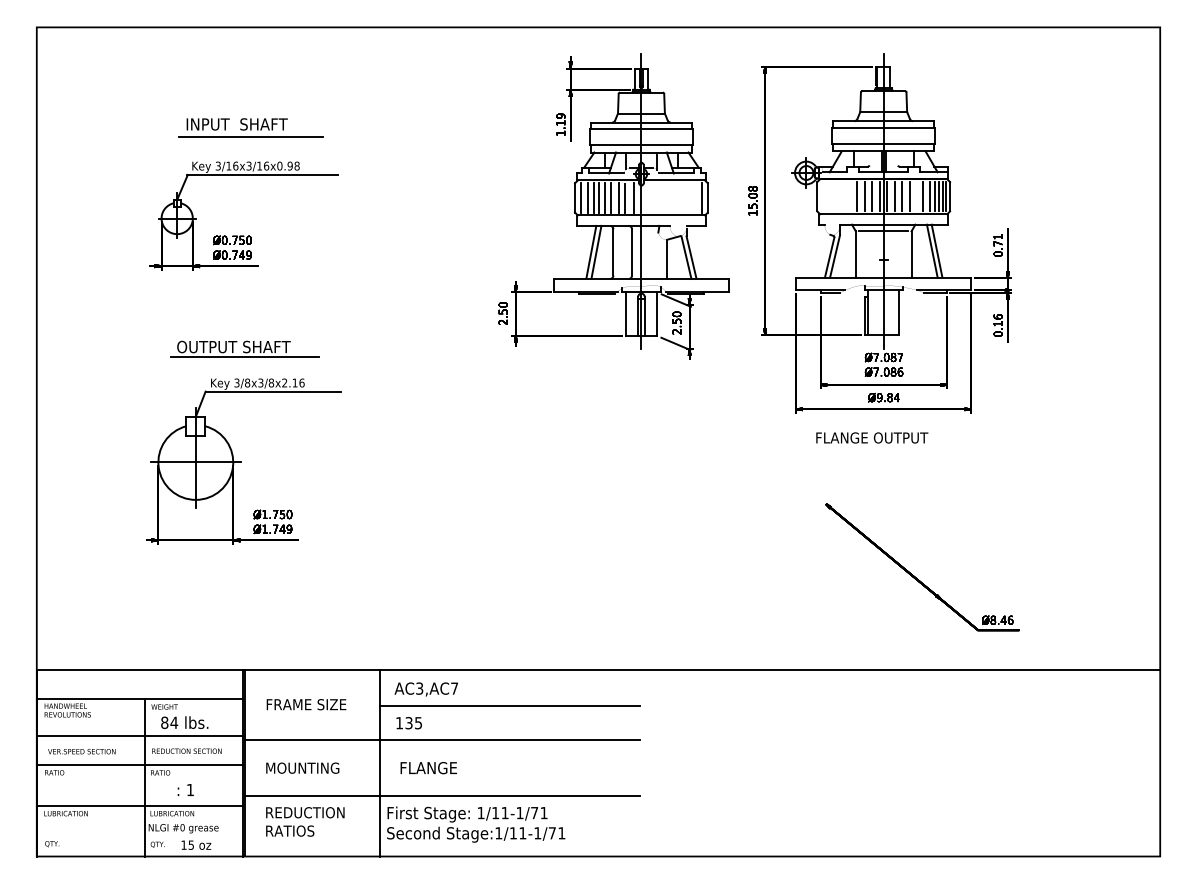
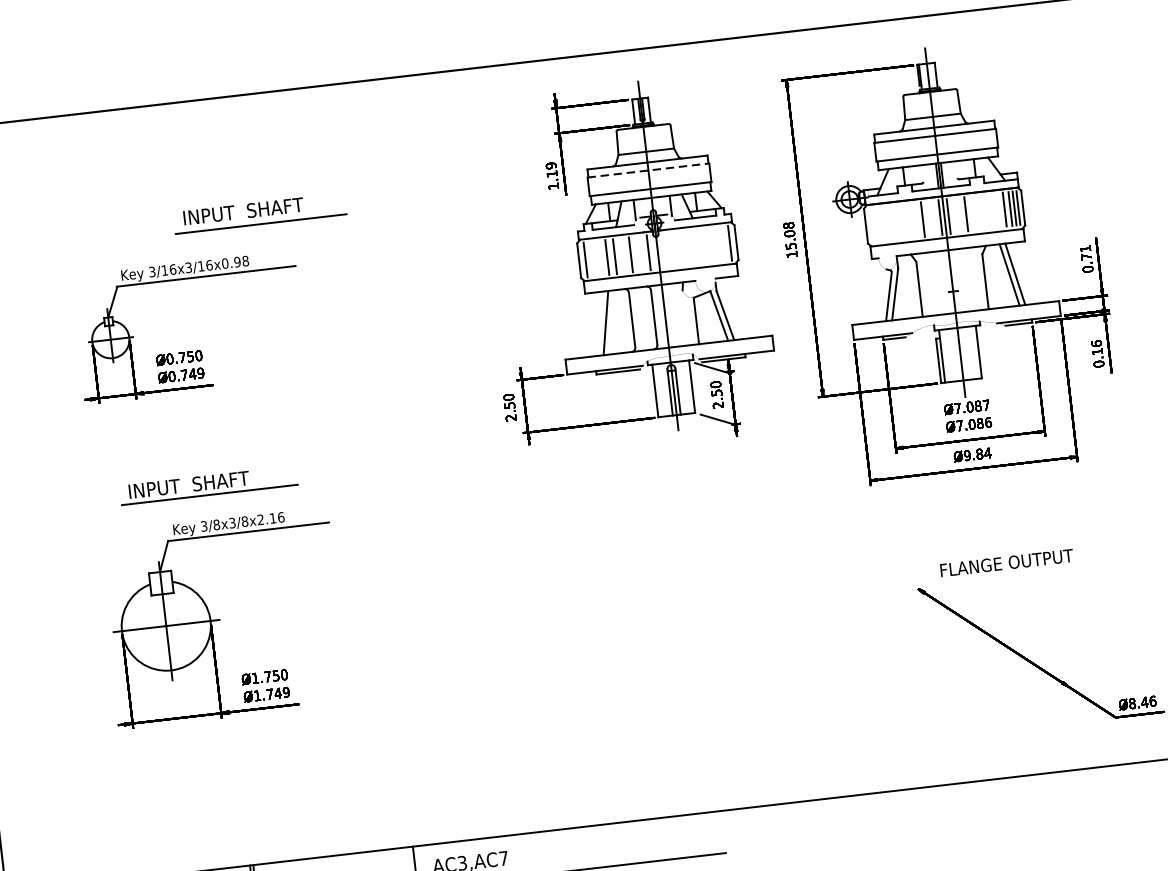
part: (250, 127) -> (259, 213), moved
line: (641, 129) -> (648, 170), solid -> dashed
line: (857, 196) -> (913, 220), removed
line: (872, 196) -> (931, 218), removed
line: (895, 196) -> (958, 215), removed
line: (910, 196) -> (976, 213), removed
line: (923, 196) -> (991, 211), removed
line: (929, 196) -> (998, 210), removed
line: (588, 197) -> (595, 258), removed
line: (593, 197) -> (600, 257), removed
line: (611, 197) -> (622, 255), removed
line: (625, 198) -> (639, 254), removed
line: (883, 231) -> (949, 258), removed
line: (596, 251) -> (611, 321), removed
text: (233, 346) -> (195, 483), OUTPUT SHAFT -> INPUT  SHAFT
text: (872, 437) -> (1007, 562), moved

